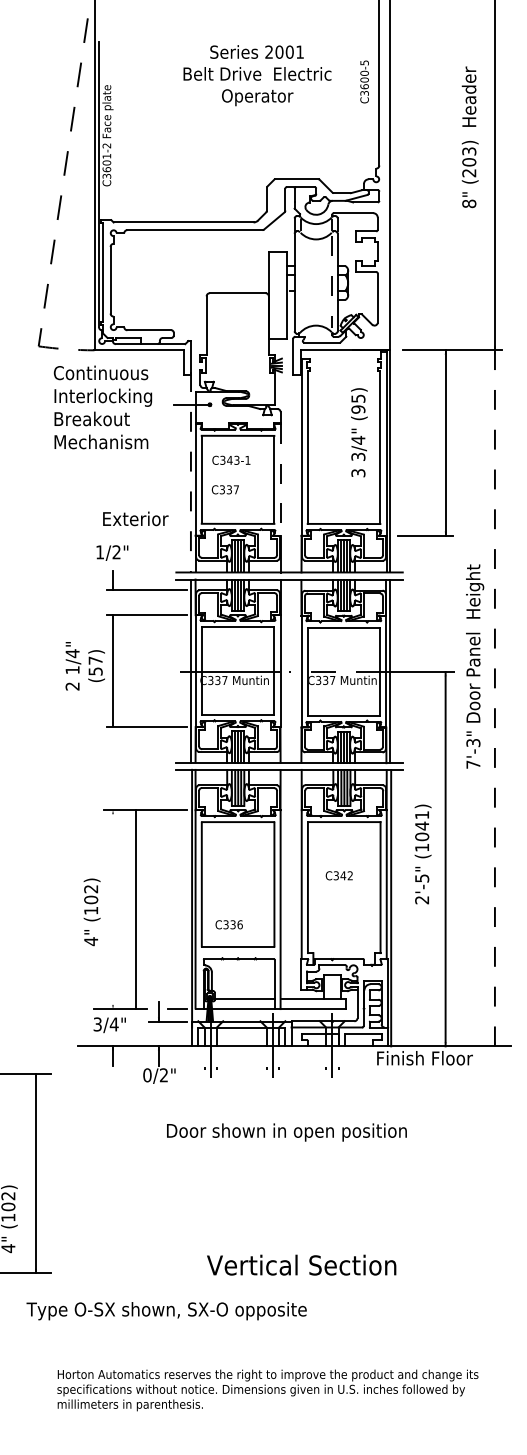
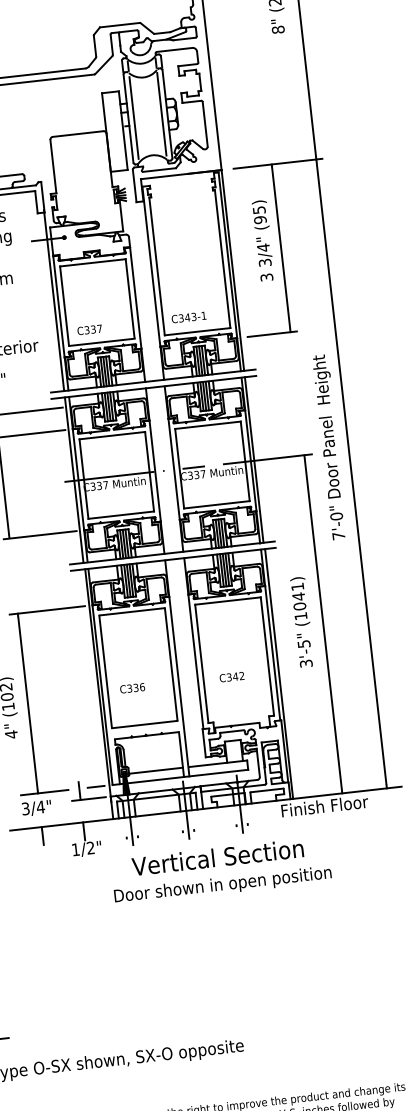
line: (331, 281) -> (161, 113), dashed -> solid
line: (300, 282) -> (133, 117), added
text: (359, 432) -> (263, 240), moved
text: (231, 459) -> (189, 316), moved
line: (190, 472) -> (53, 300), dashed -> solid
line: (280, 479) -> (135, 297), dashed -> solid
text: (224, 489) -> (88, 329), moved
line: (494, 697) -> (351, 473), dashed -> solid
text: (473, 742) -> (336, 516), 7'-3" -> 7'-0"
text: (338, 875) -> (231, 676), moved
text: (422, 900) -> (306, 663), 2'-5" -> 3'-5"
line: (136, 909) -> (28, 703), moved
text: (228, 924) -> (131, 688), moved
text: (147, 1075) -> (75, 849), 0/2" -> 1/2"
text: (286, 1132) -> (222, 885), moved
text: (301, 1264) -> (217, 856), moved

